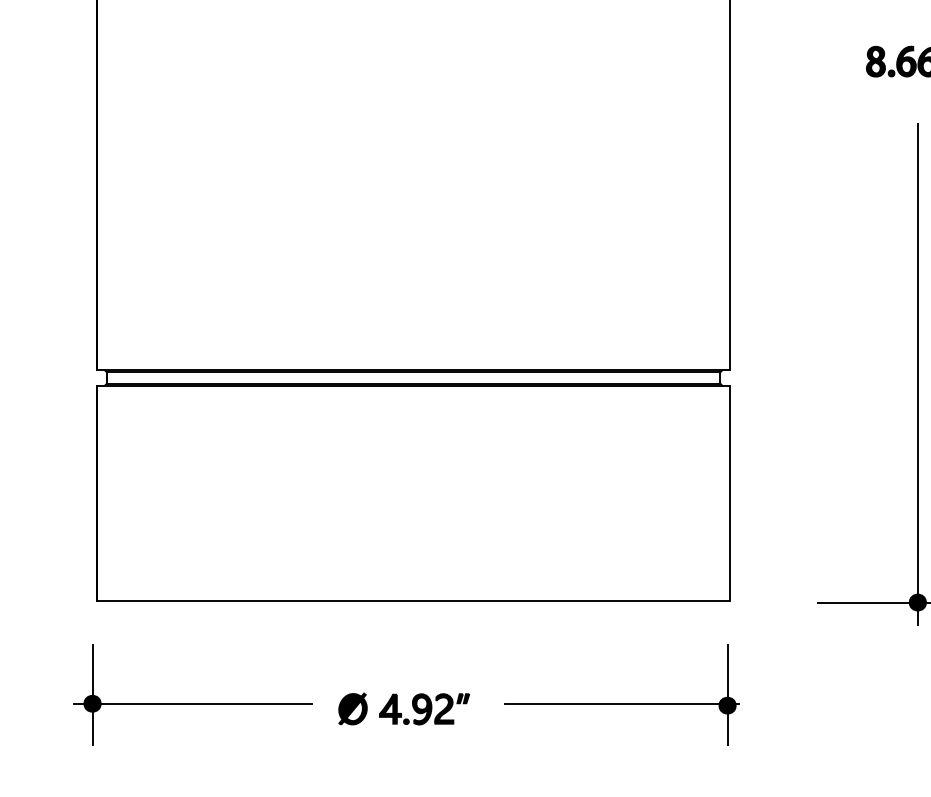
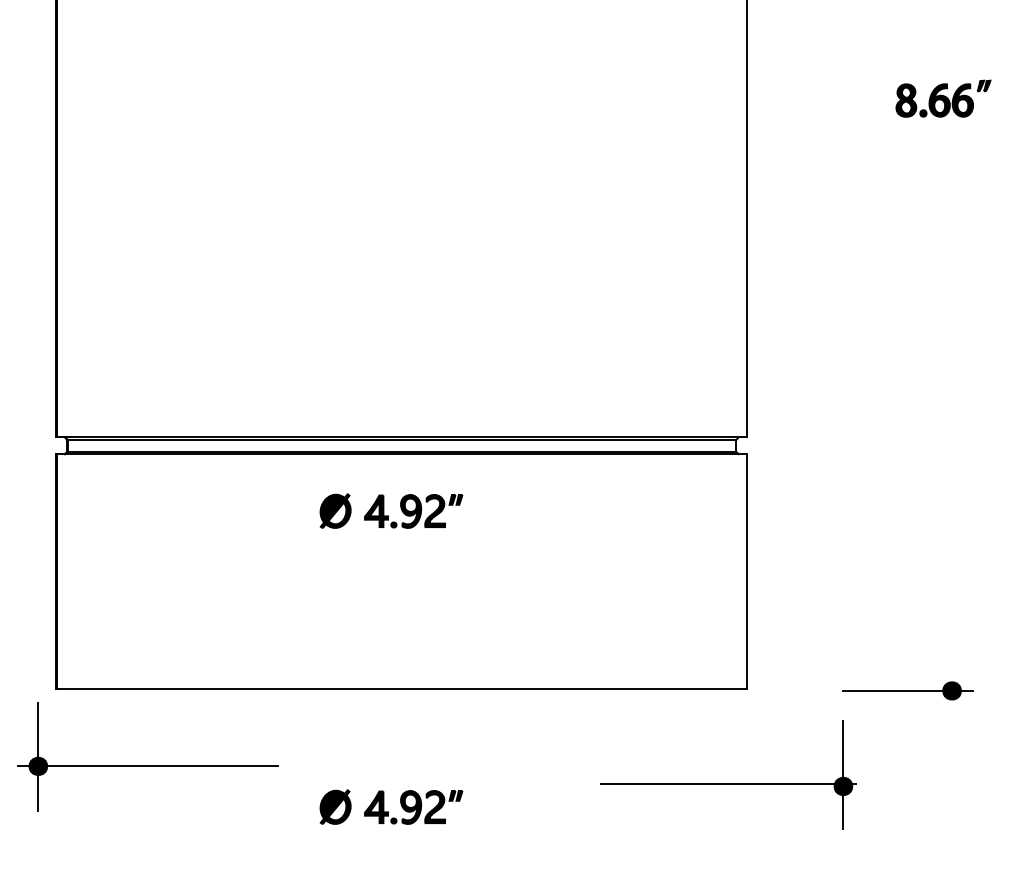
line: (918, 374) -> (952, 441), removed
part: (404, 437) -> (391, 510), added
part: (192, 702) -> (147, 765), moved
part: (622, 702) -> (728, 783), moved

